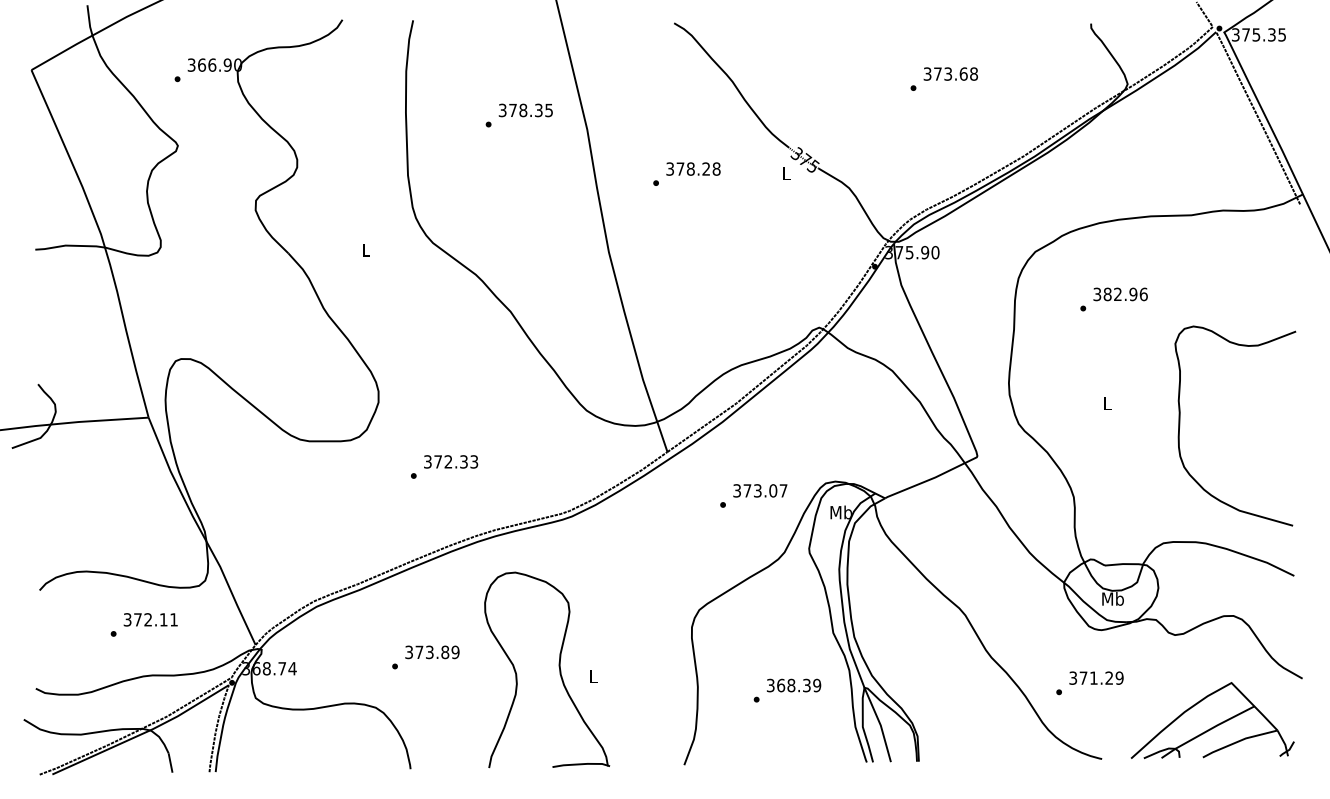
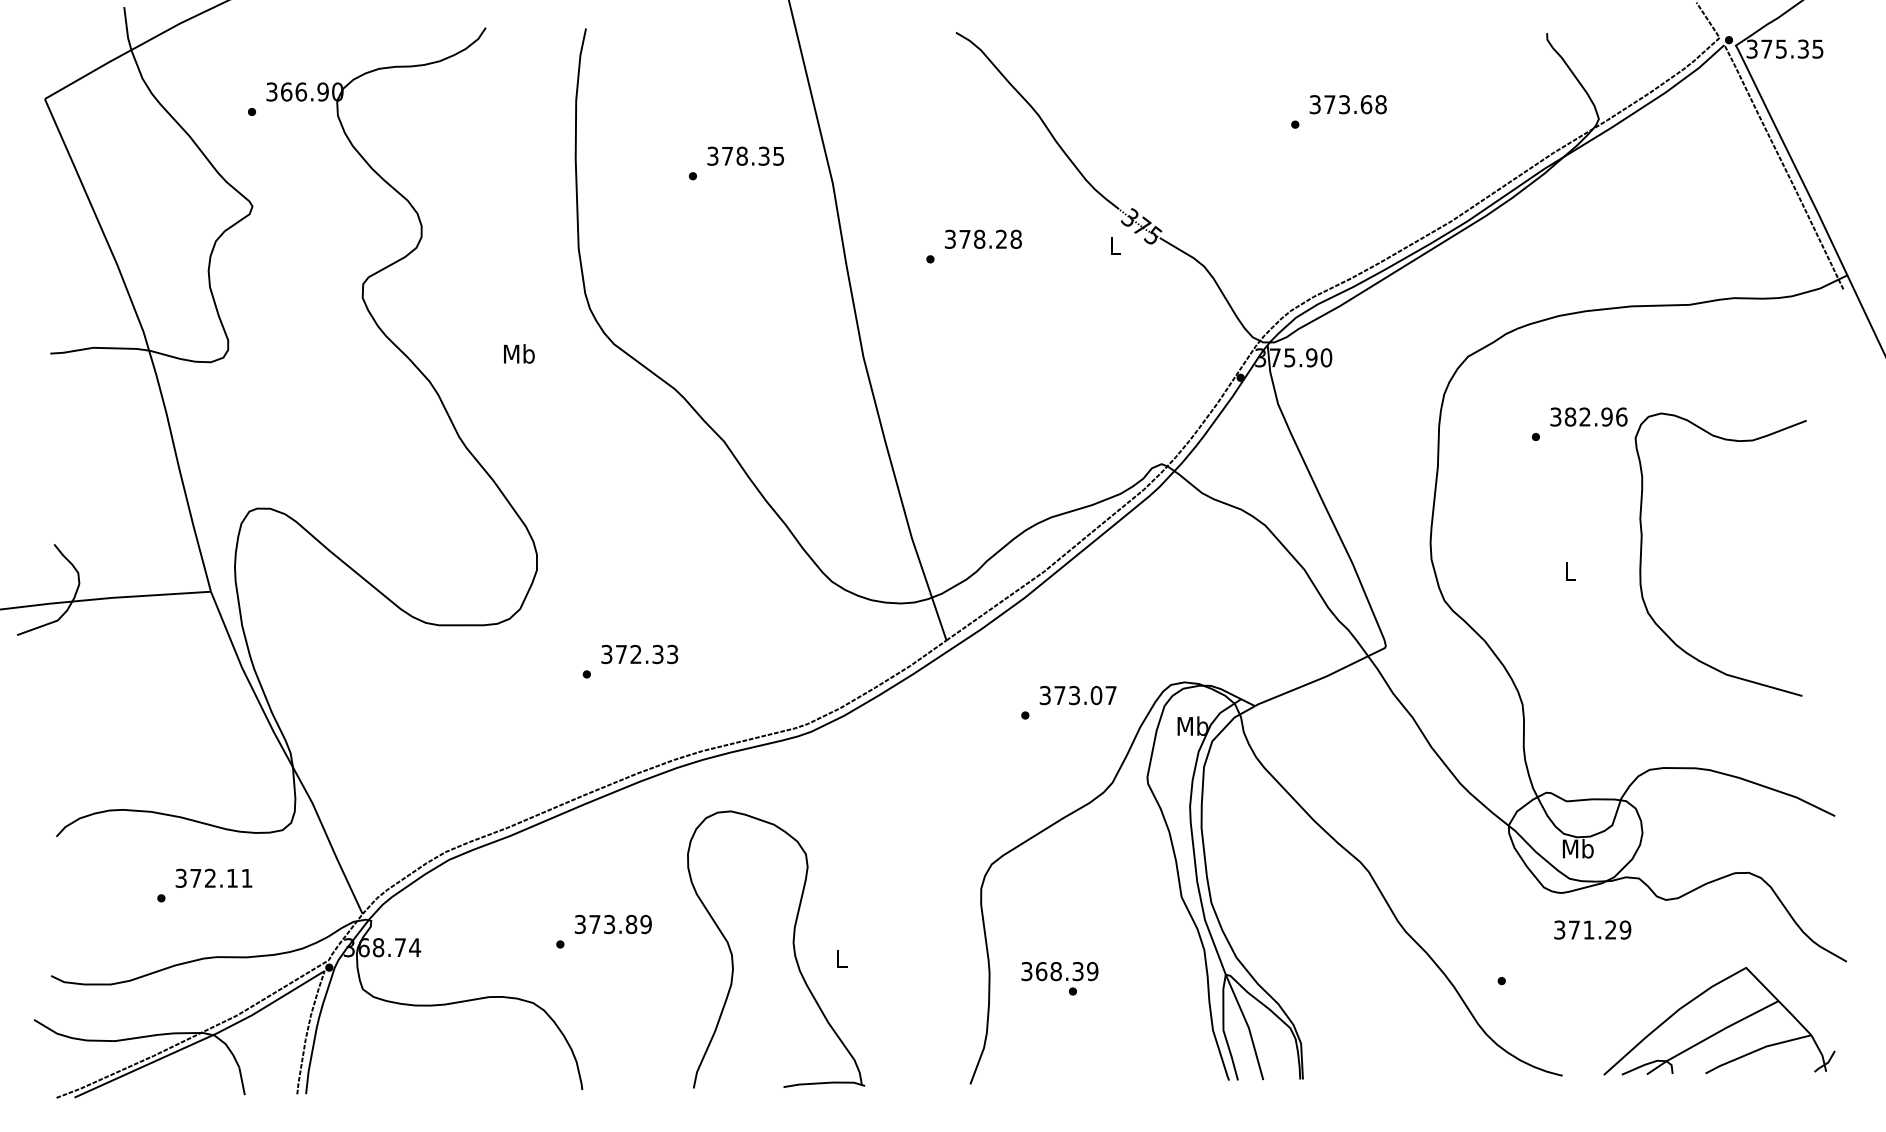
text: (366, 249) -> (519, 353), L -> Mb
curve: (1180, 421) -> (1642, 548), moved
text: (1096, 677) -> (1592, 929), moved
text: (793, 685) -> (1059, 971), moved

